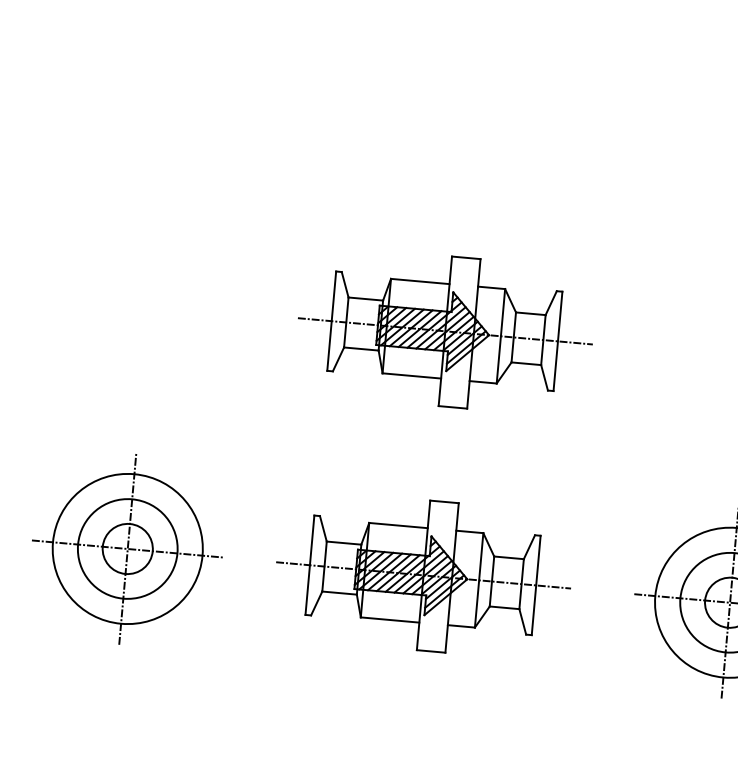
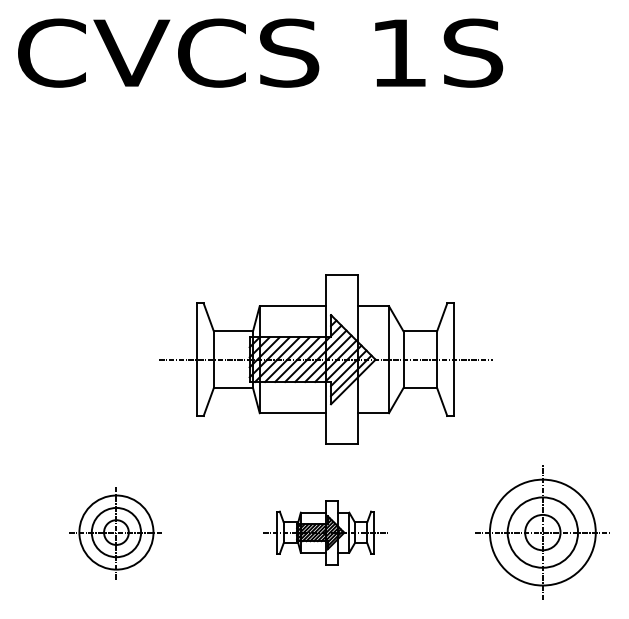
part: (444, 330) -> (325, 359), size x1.6
part: (127, 548) -> (116, 532), size x0.7
part: (423, 575) -> (325, 532), size x0.6

